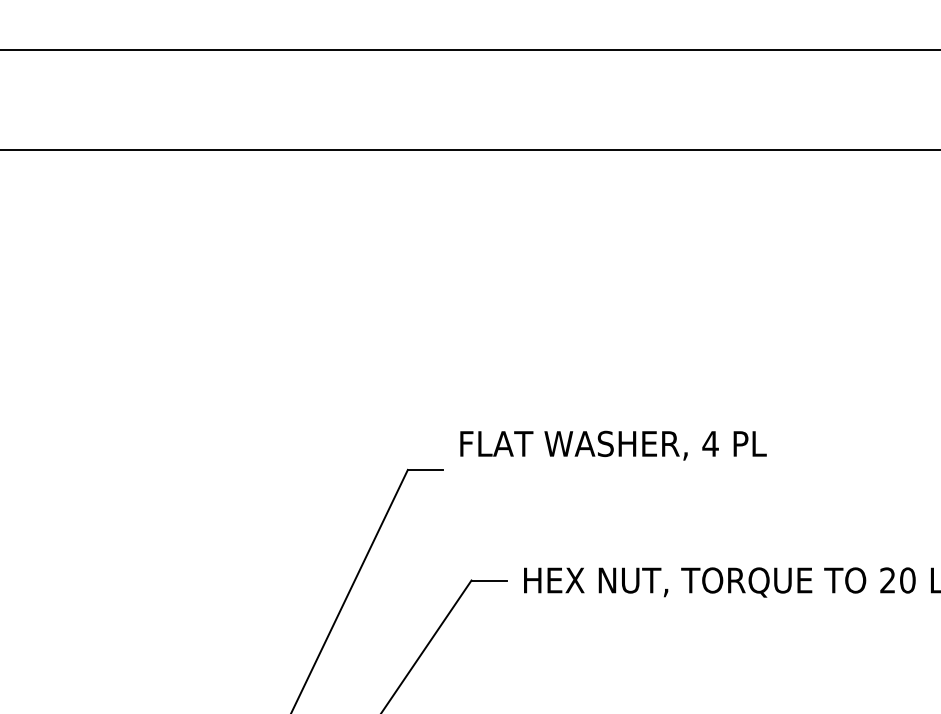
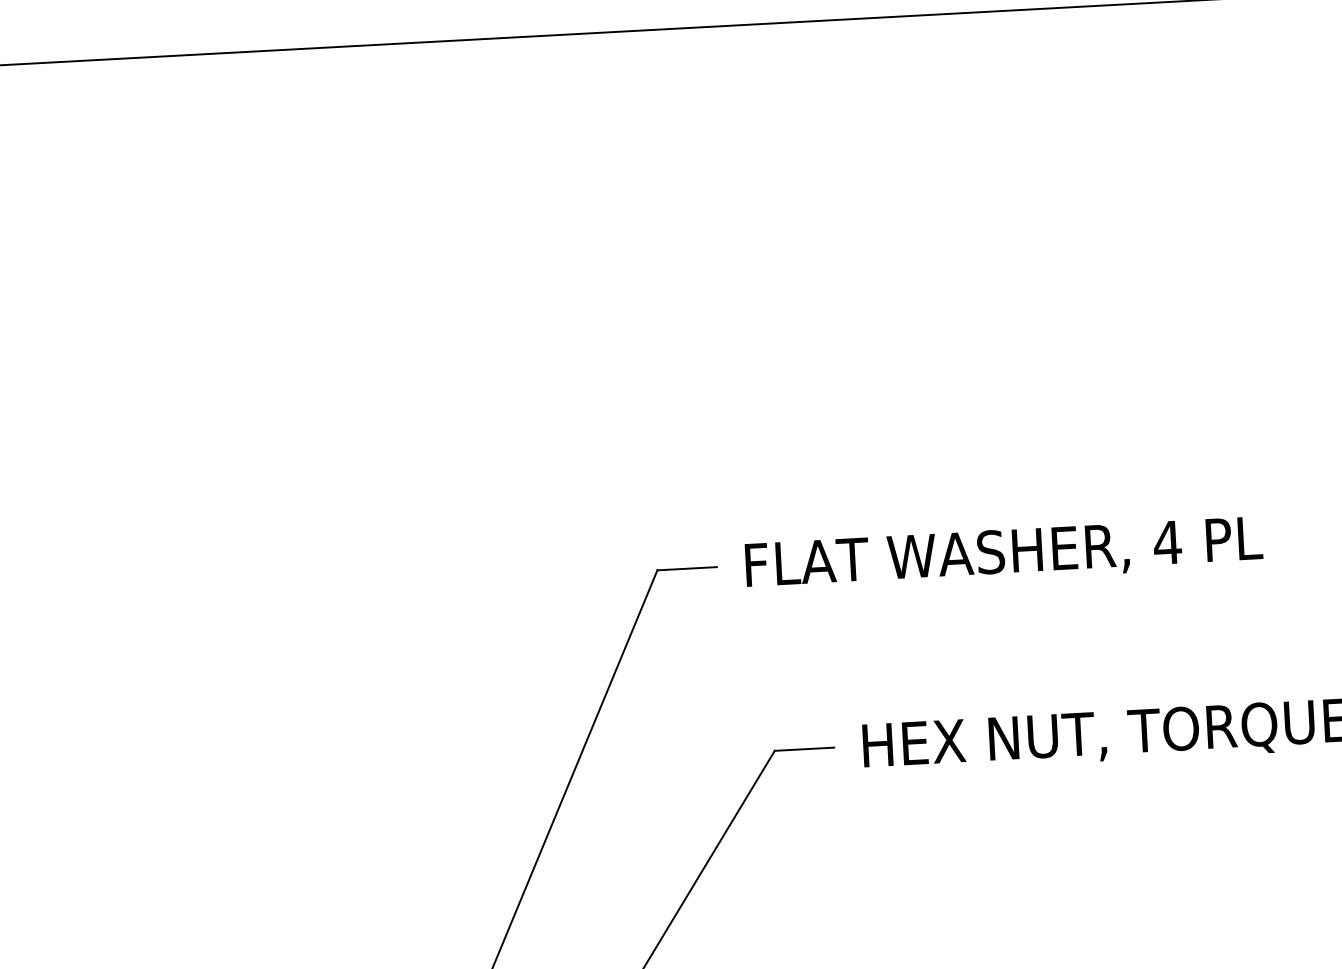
text: (613, 445) -> (1004, 554), moved

